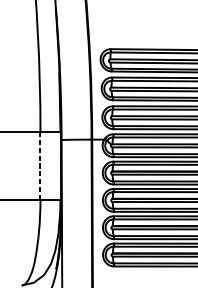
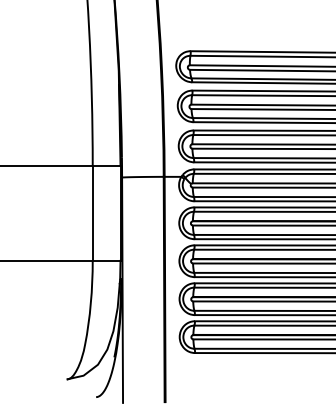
line: (40, 166) -> (92, 213), dashed -> solid

